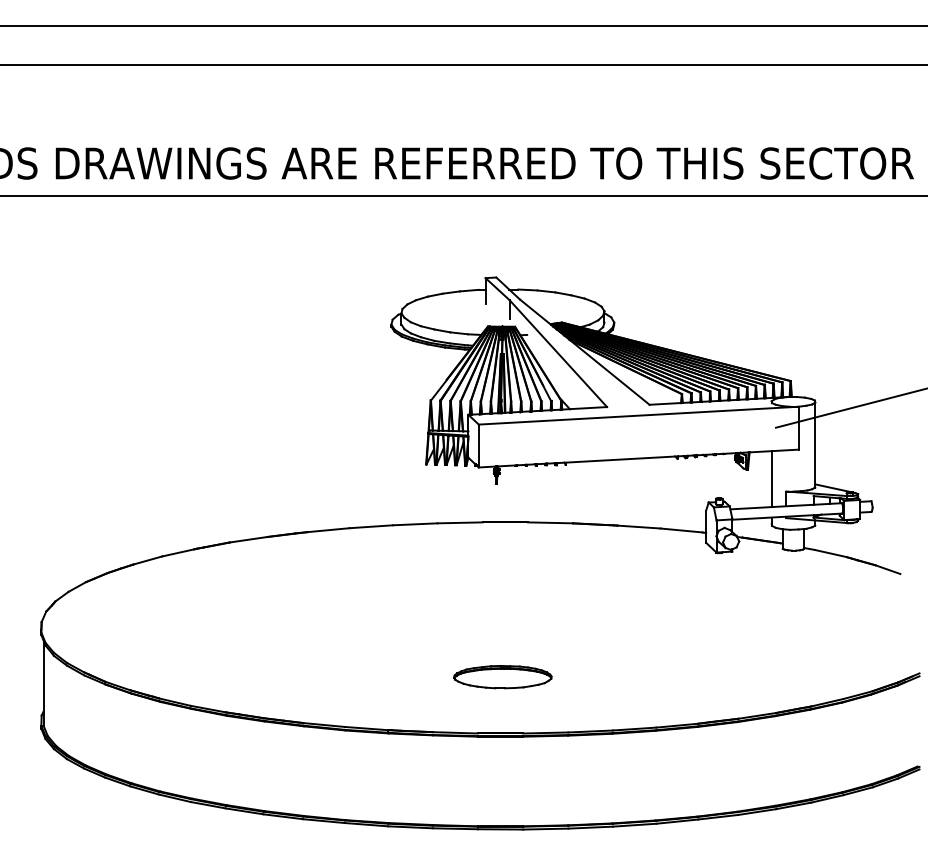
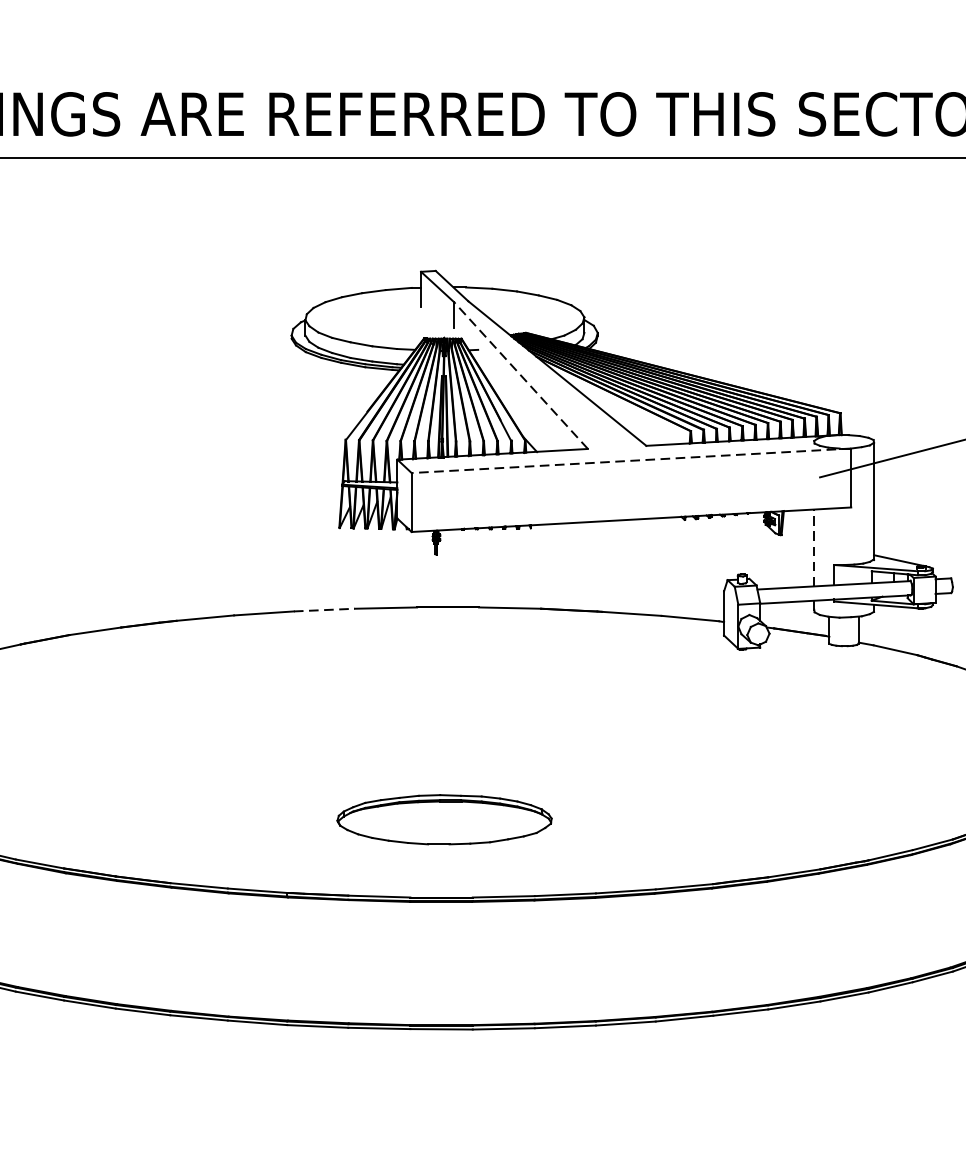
line: (558, 353) -> (521, 375), solid -> dashed
line: (638, 415) -> (631, 460), solid -> dashed
line: (771, 479) -> (813, 548), solid -> dashed
line: (415, 524) -> (324, 610), solid -> dashed
part: (502, 677) -> (444, 820), size x1.6

